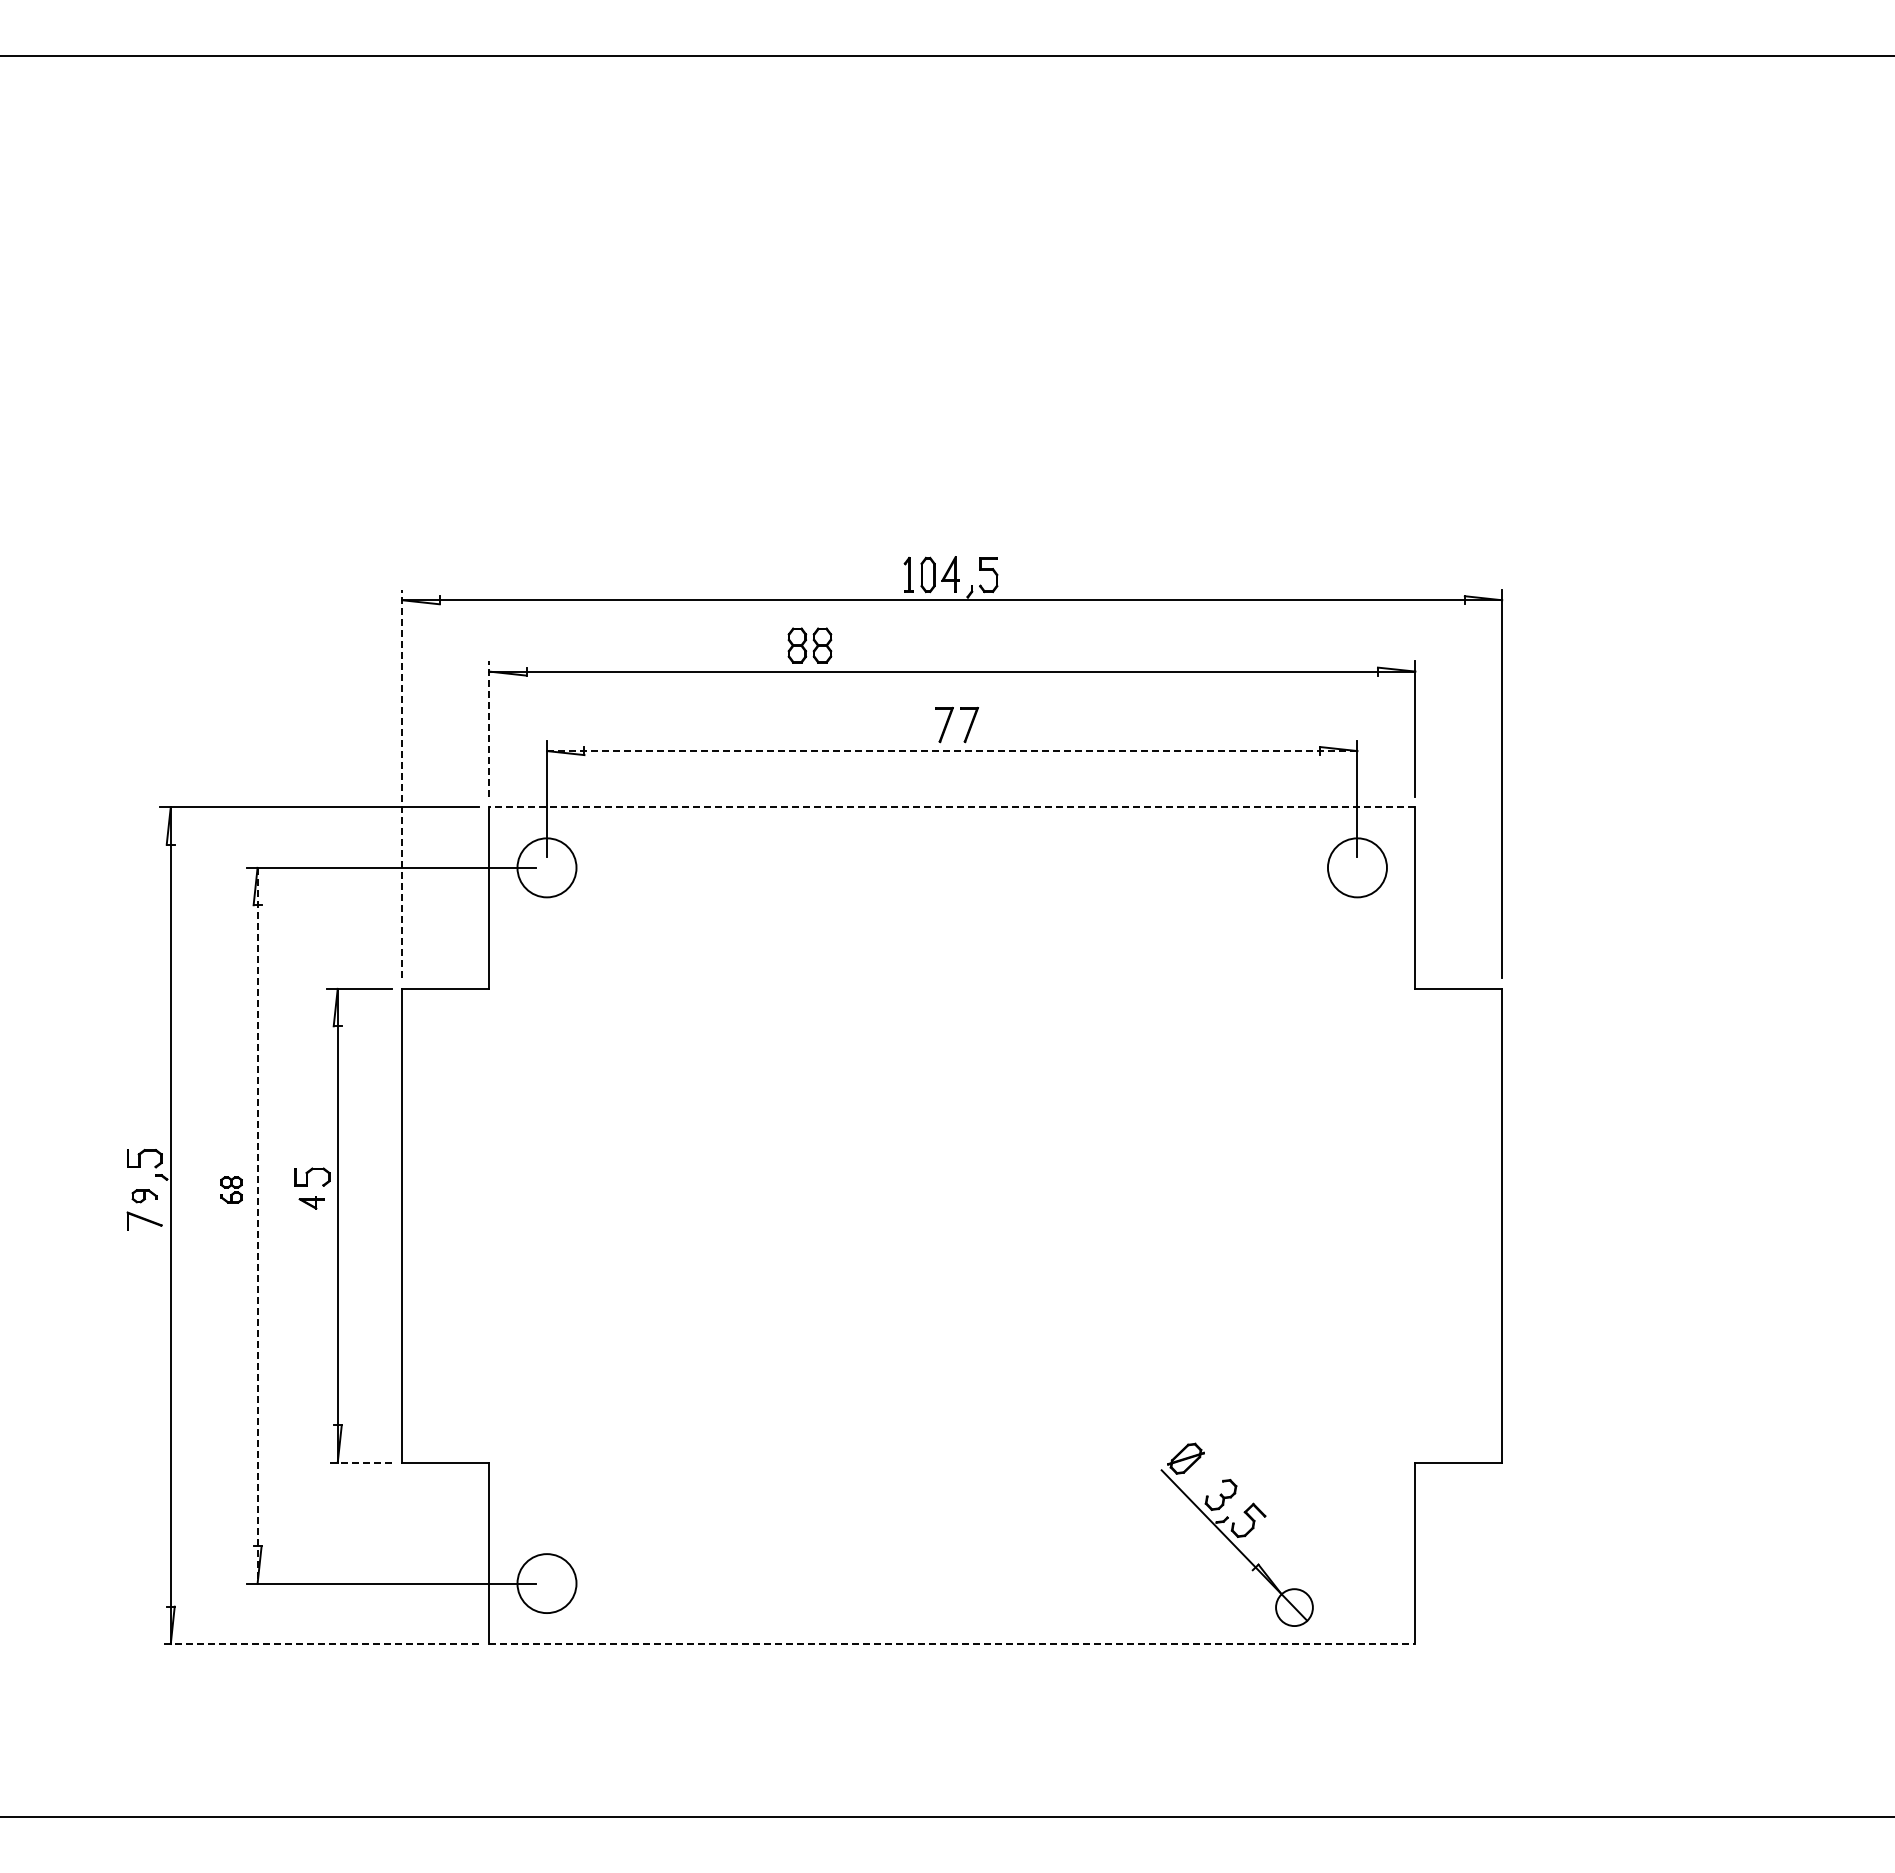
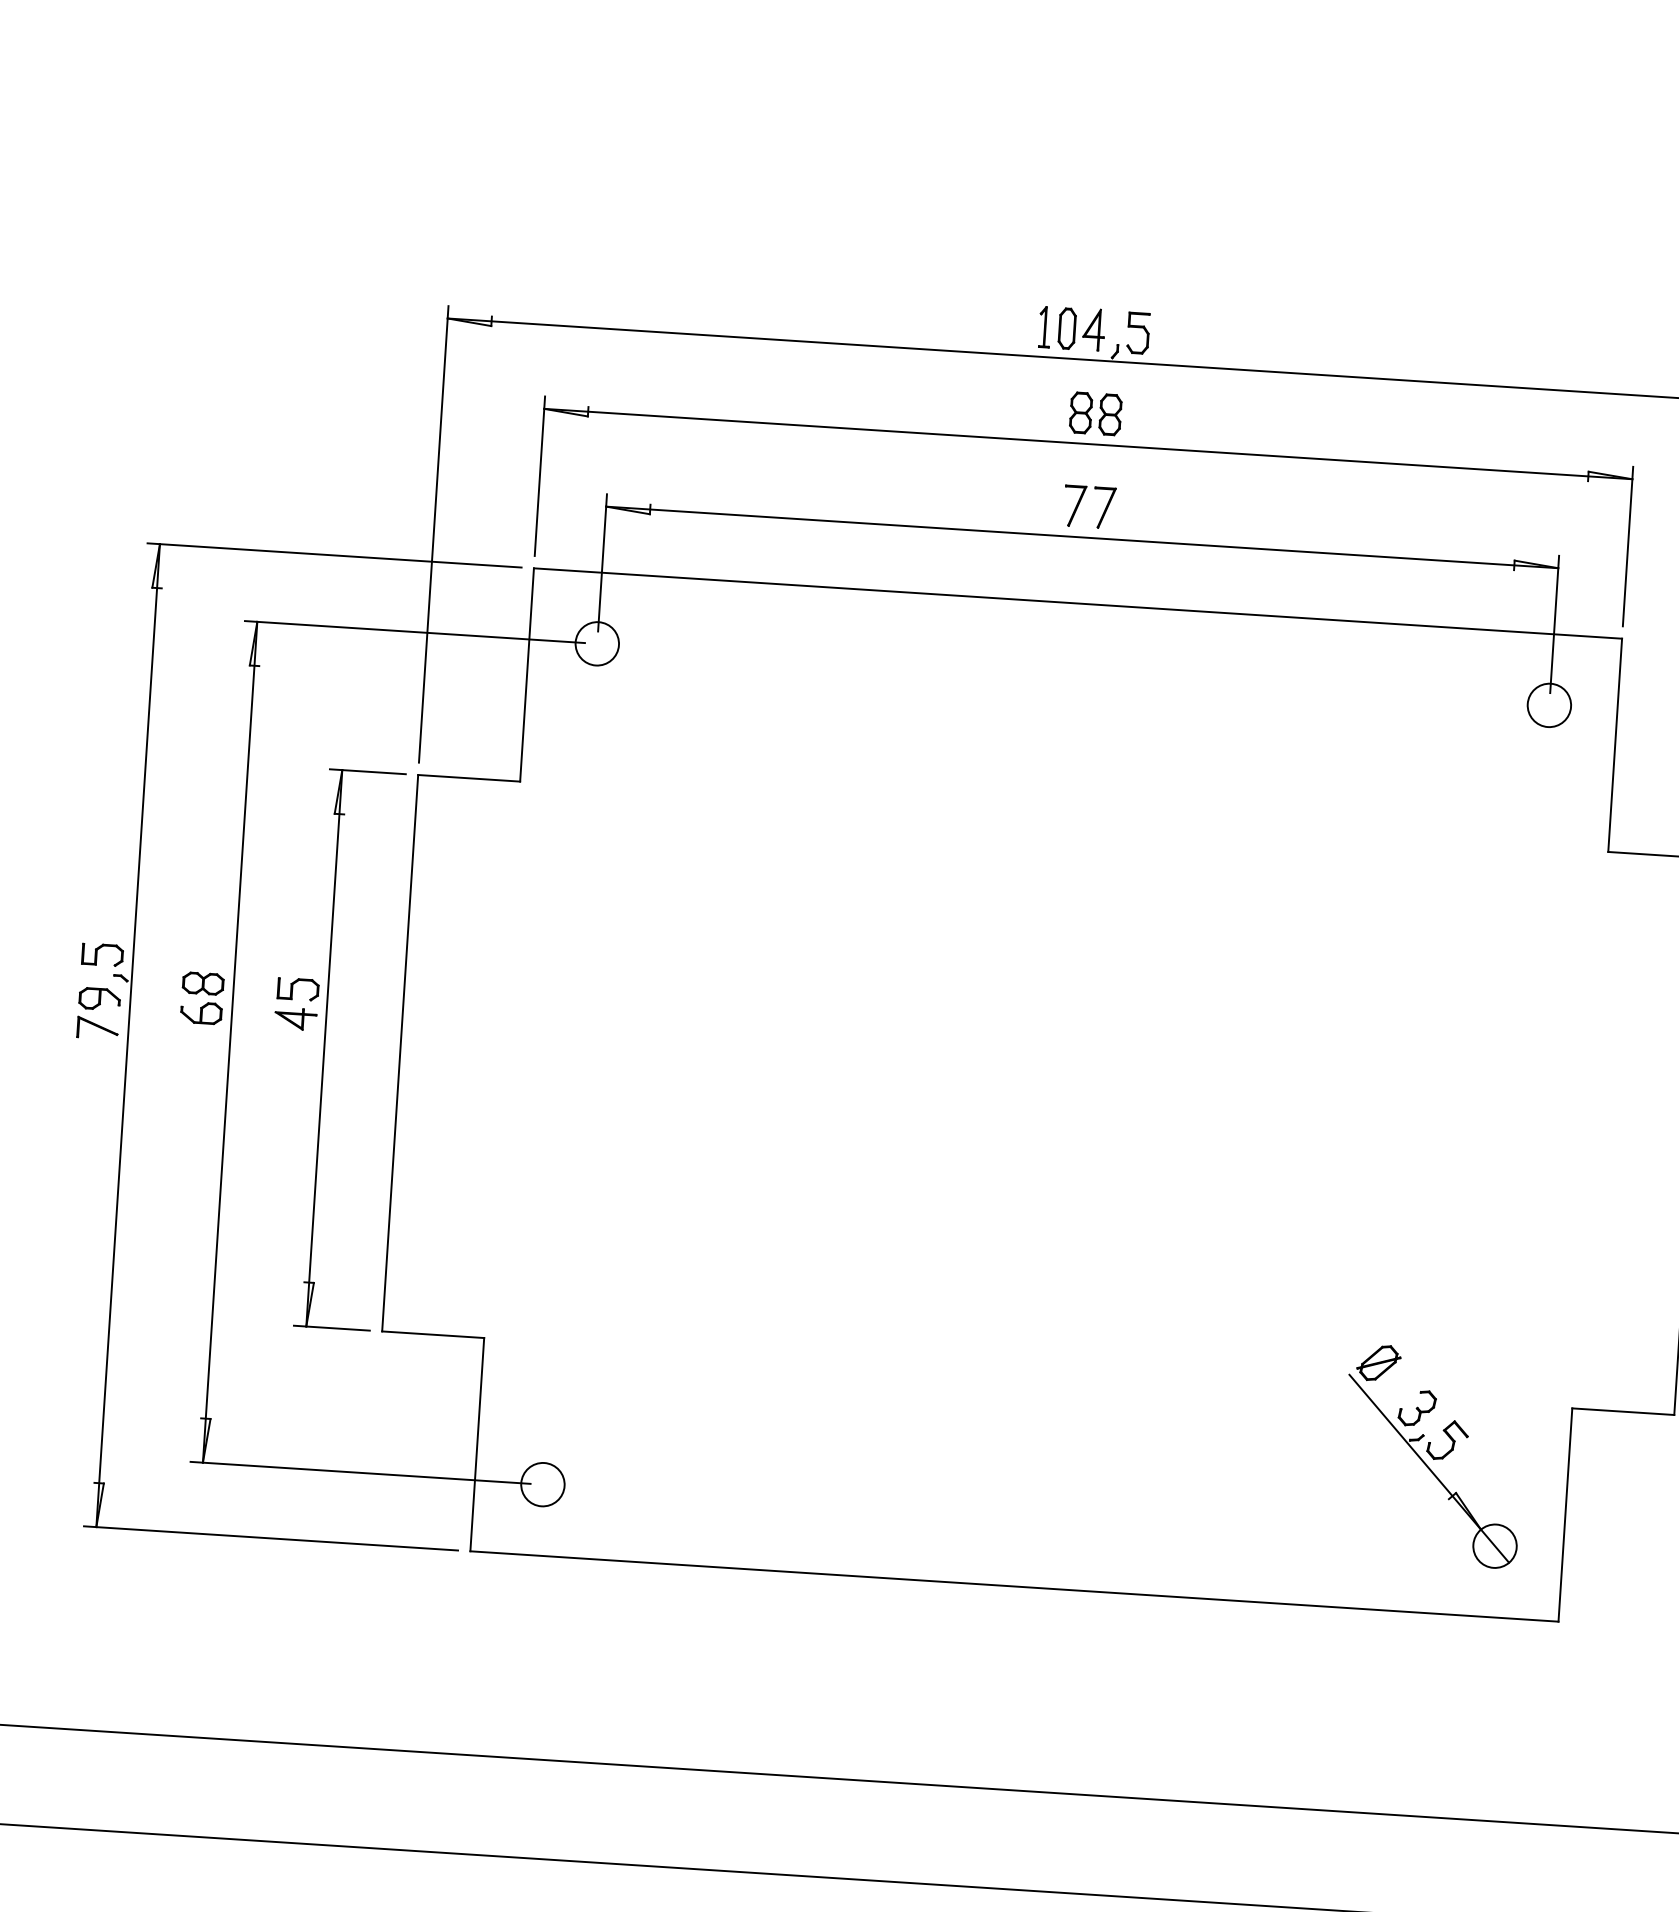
part: (809, 645) -> (1095, 413), moved
line: (489, 728) -> (540, 475), dashed -> solid
line: (952, 751) -> (1082, 537), dashed -> solid
line: (402, 783) -> (433, 533), dashed -> solid
line: (951, 807) -> (1077, 603), dashed -> solid
circle: (546, 867) -> (596, 643), size x0.62
circle: (1357, 867) -> (1549, 704), size x0.62
part: (231, 1189) -> (202, 997), size x1.67
part: (144, 1195) -> (99, 998), size x1.43
part: (311, 1202) -> (295, 1019), size x1.43
line: (257, 1225) -> (230, 1041), dashed -> solid
line: (359, 1462) -> (331, 1328), dashed -> solid
part: (1236, 1534) -> (1432, 1455), moved
circle: (546, 1583) -> (542, 1484), size x0.62
line: (318, 1644) -> (269, 1538), dashed -> solid
line: (952, 1644) -> (1014, 1587), dashed -> solid

